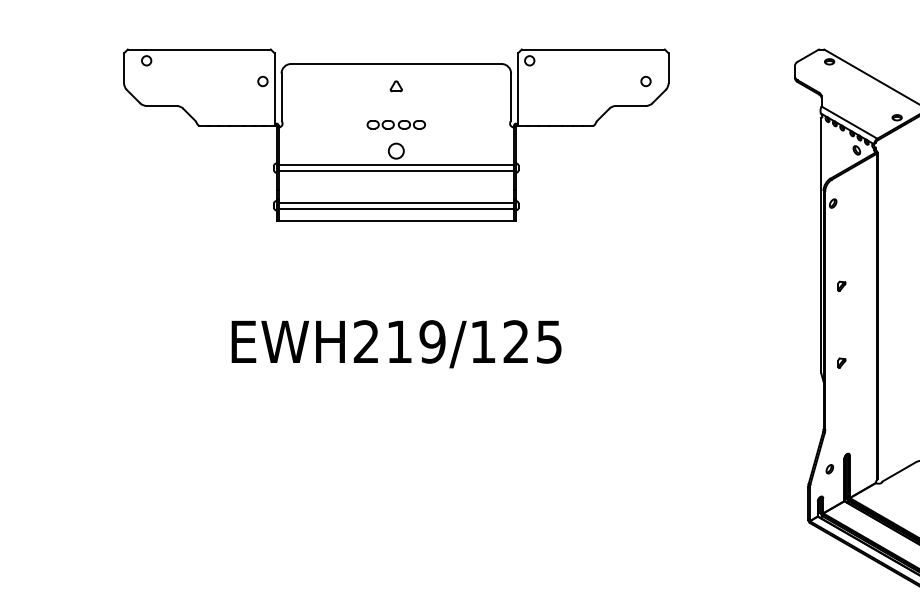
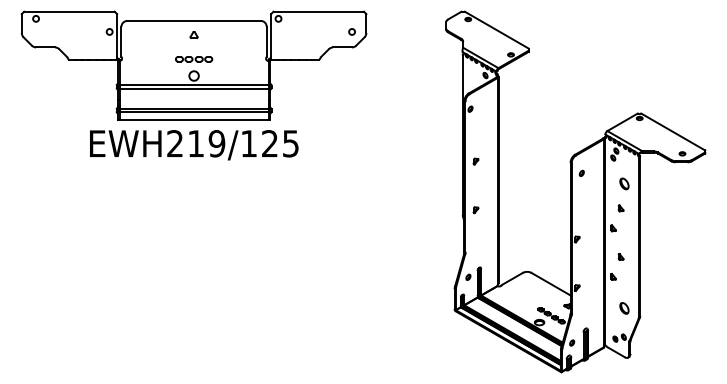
text: (396, 344) -> (194, 145), moved

